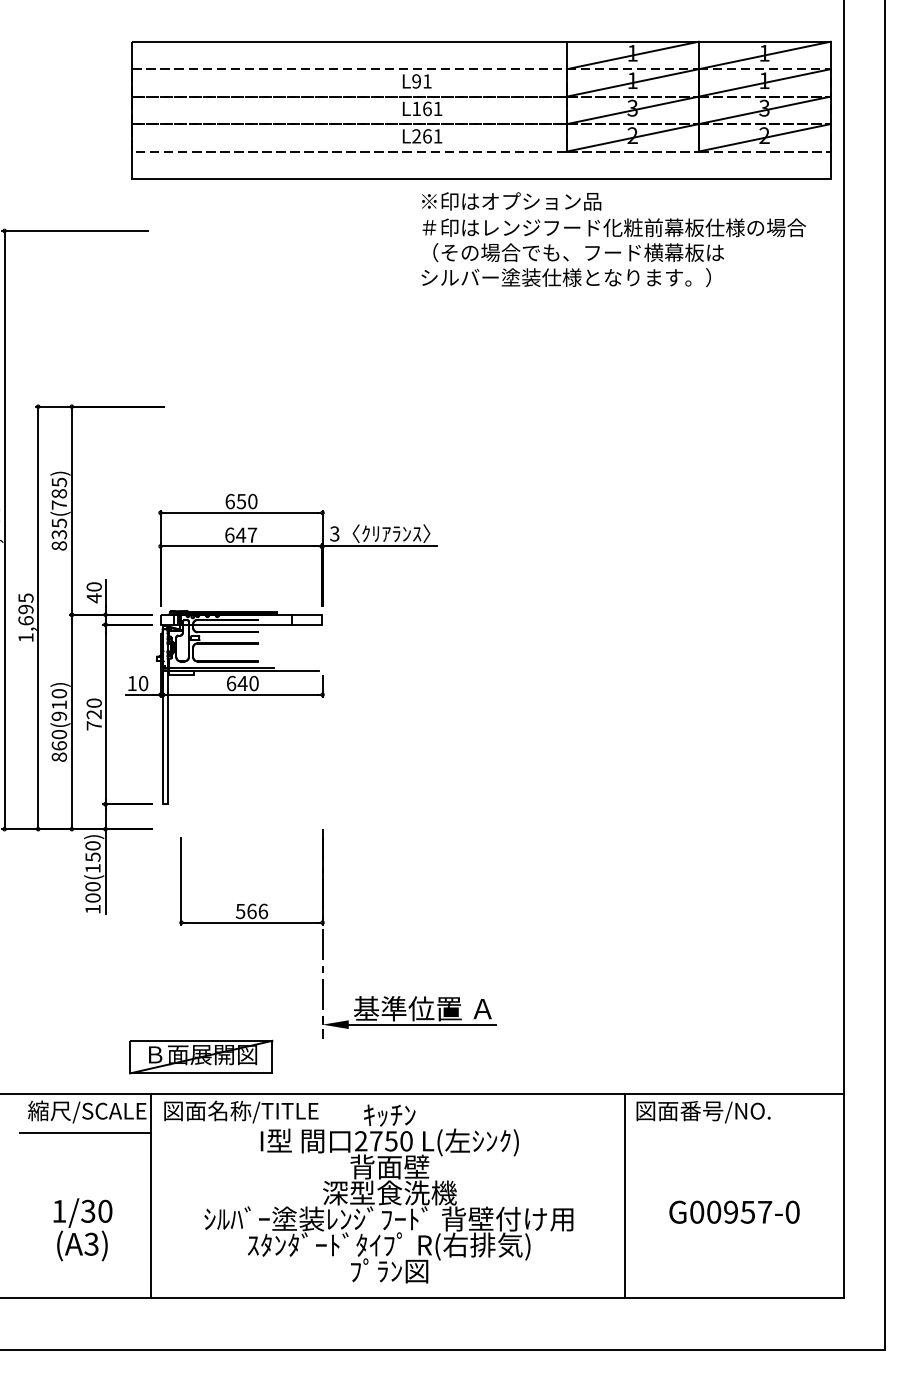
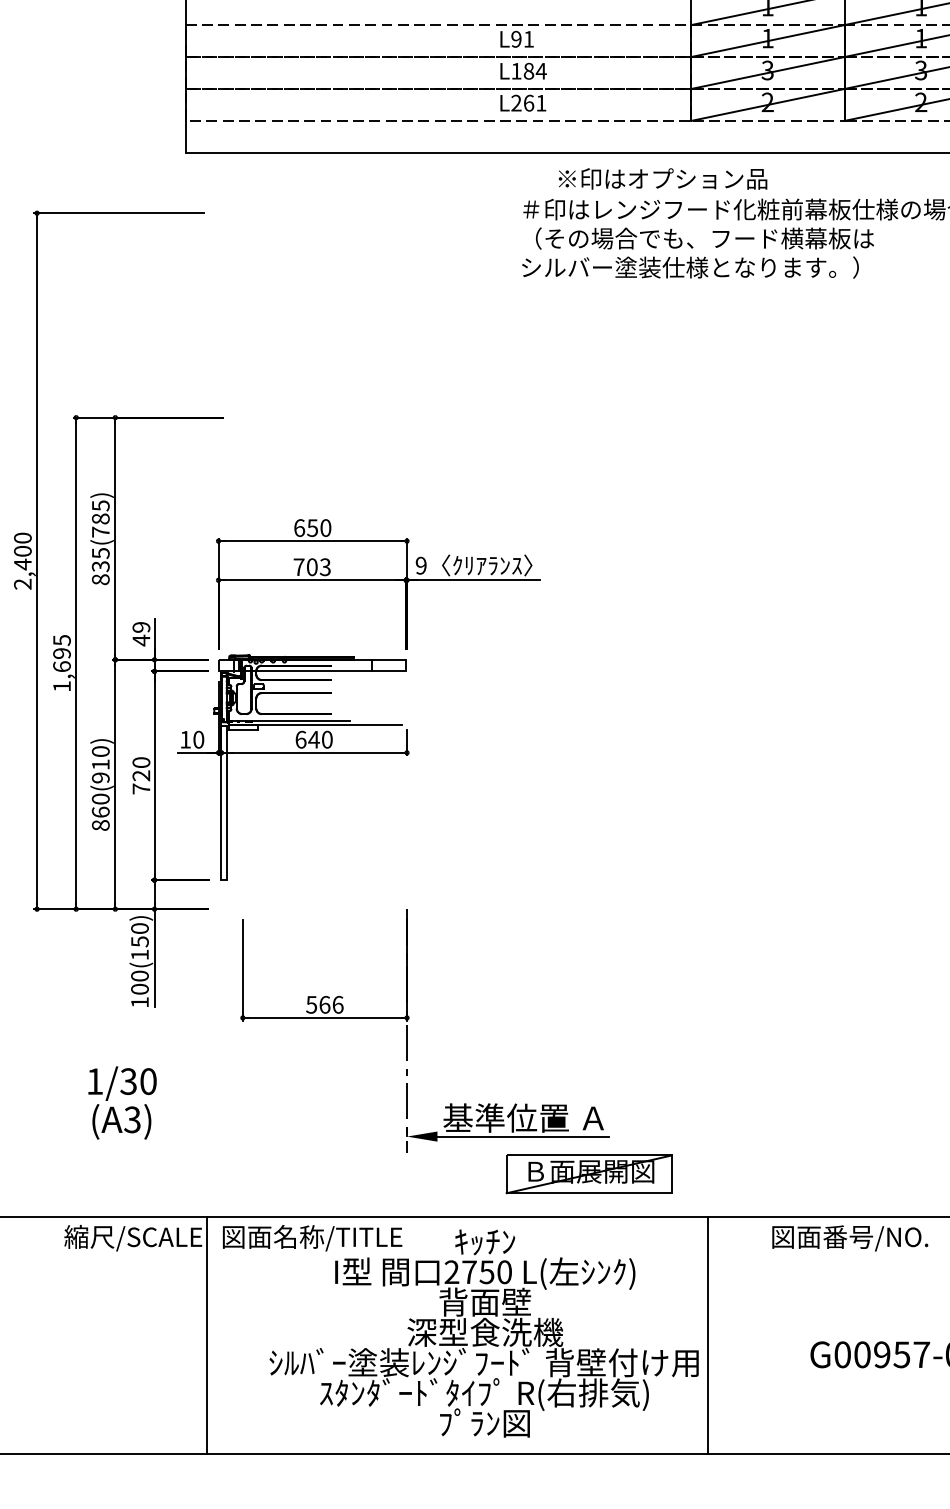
text: (432, 108) -> (534, 70), L161 -> L184
text: (511, 201) -> (662, 178), moved
text: (334, 533) -> (420, 565), 3 -> 9
text: (241, 534) -> (312, 566), 647 -> 703
text: (93, 586) -> (140, 626), 40 -> 49
part: (201, 1056) -> (589, 1173), moved
line: (85, 1132) -> (131, 1262), removed
line: (624, 1195) -> (708, 1335), moved
text: (82, 1229) -> (121, 1102), moved

